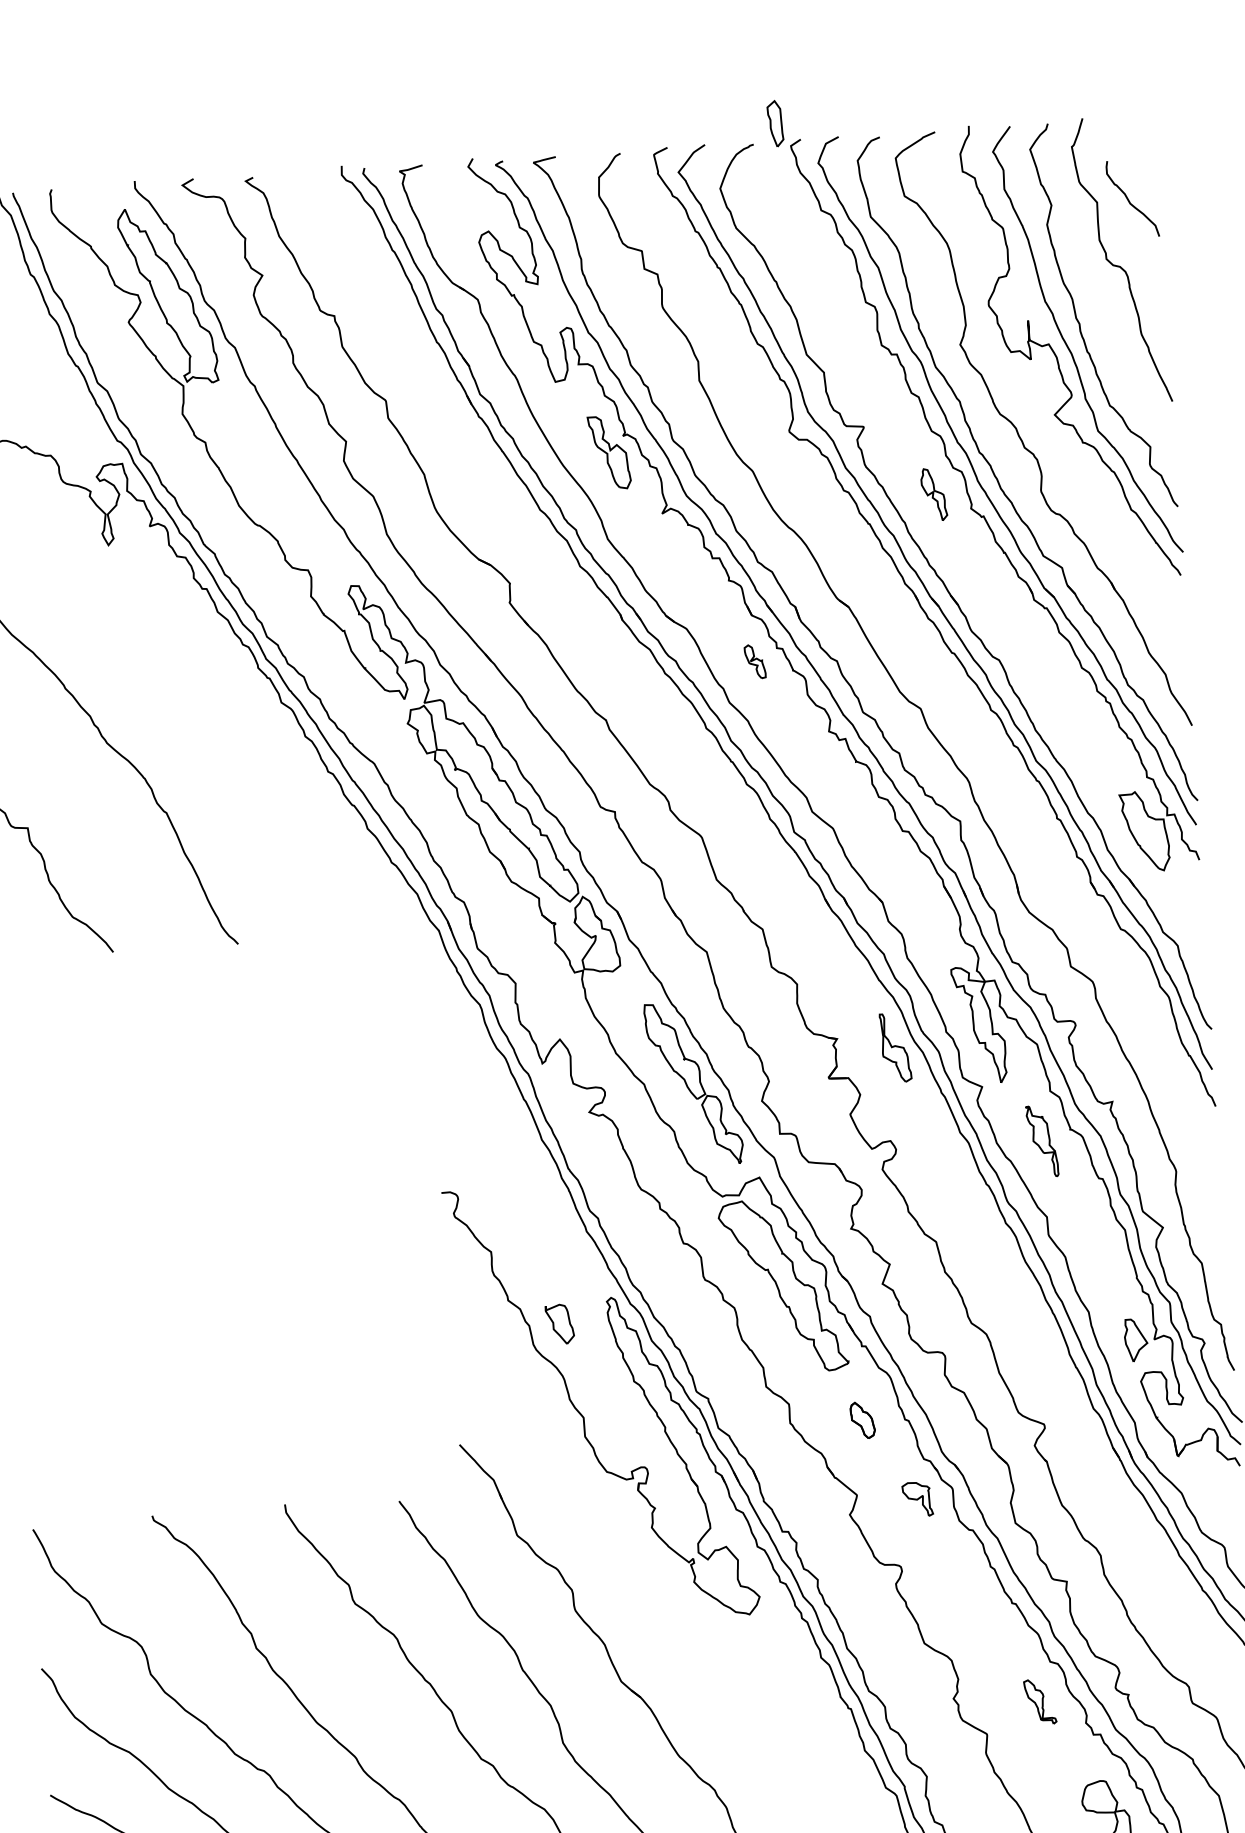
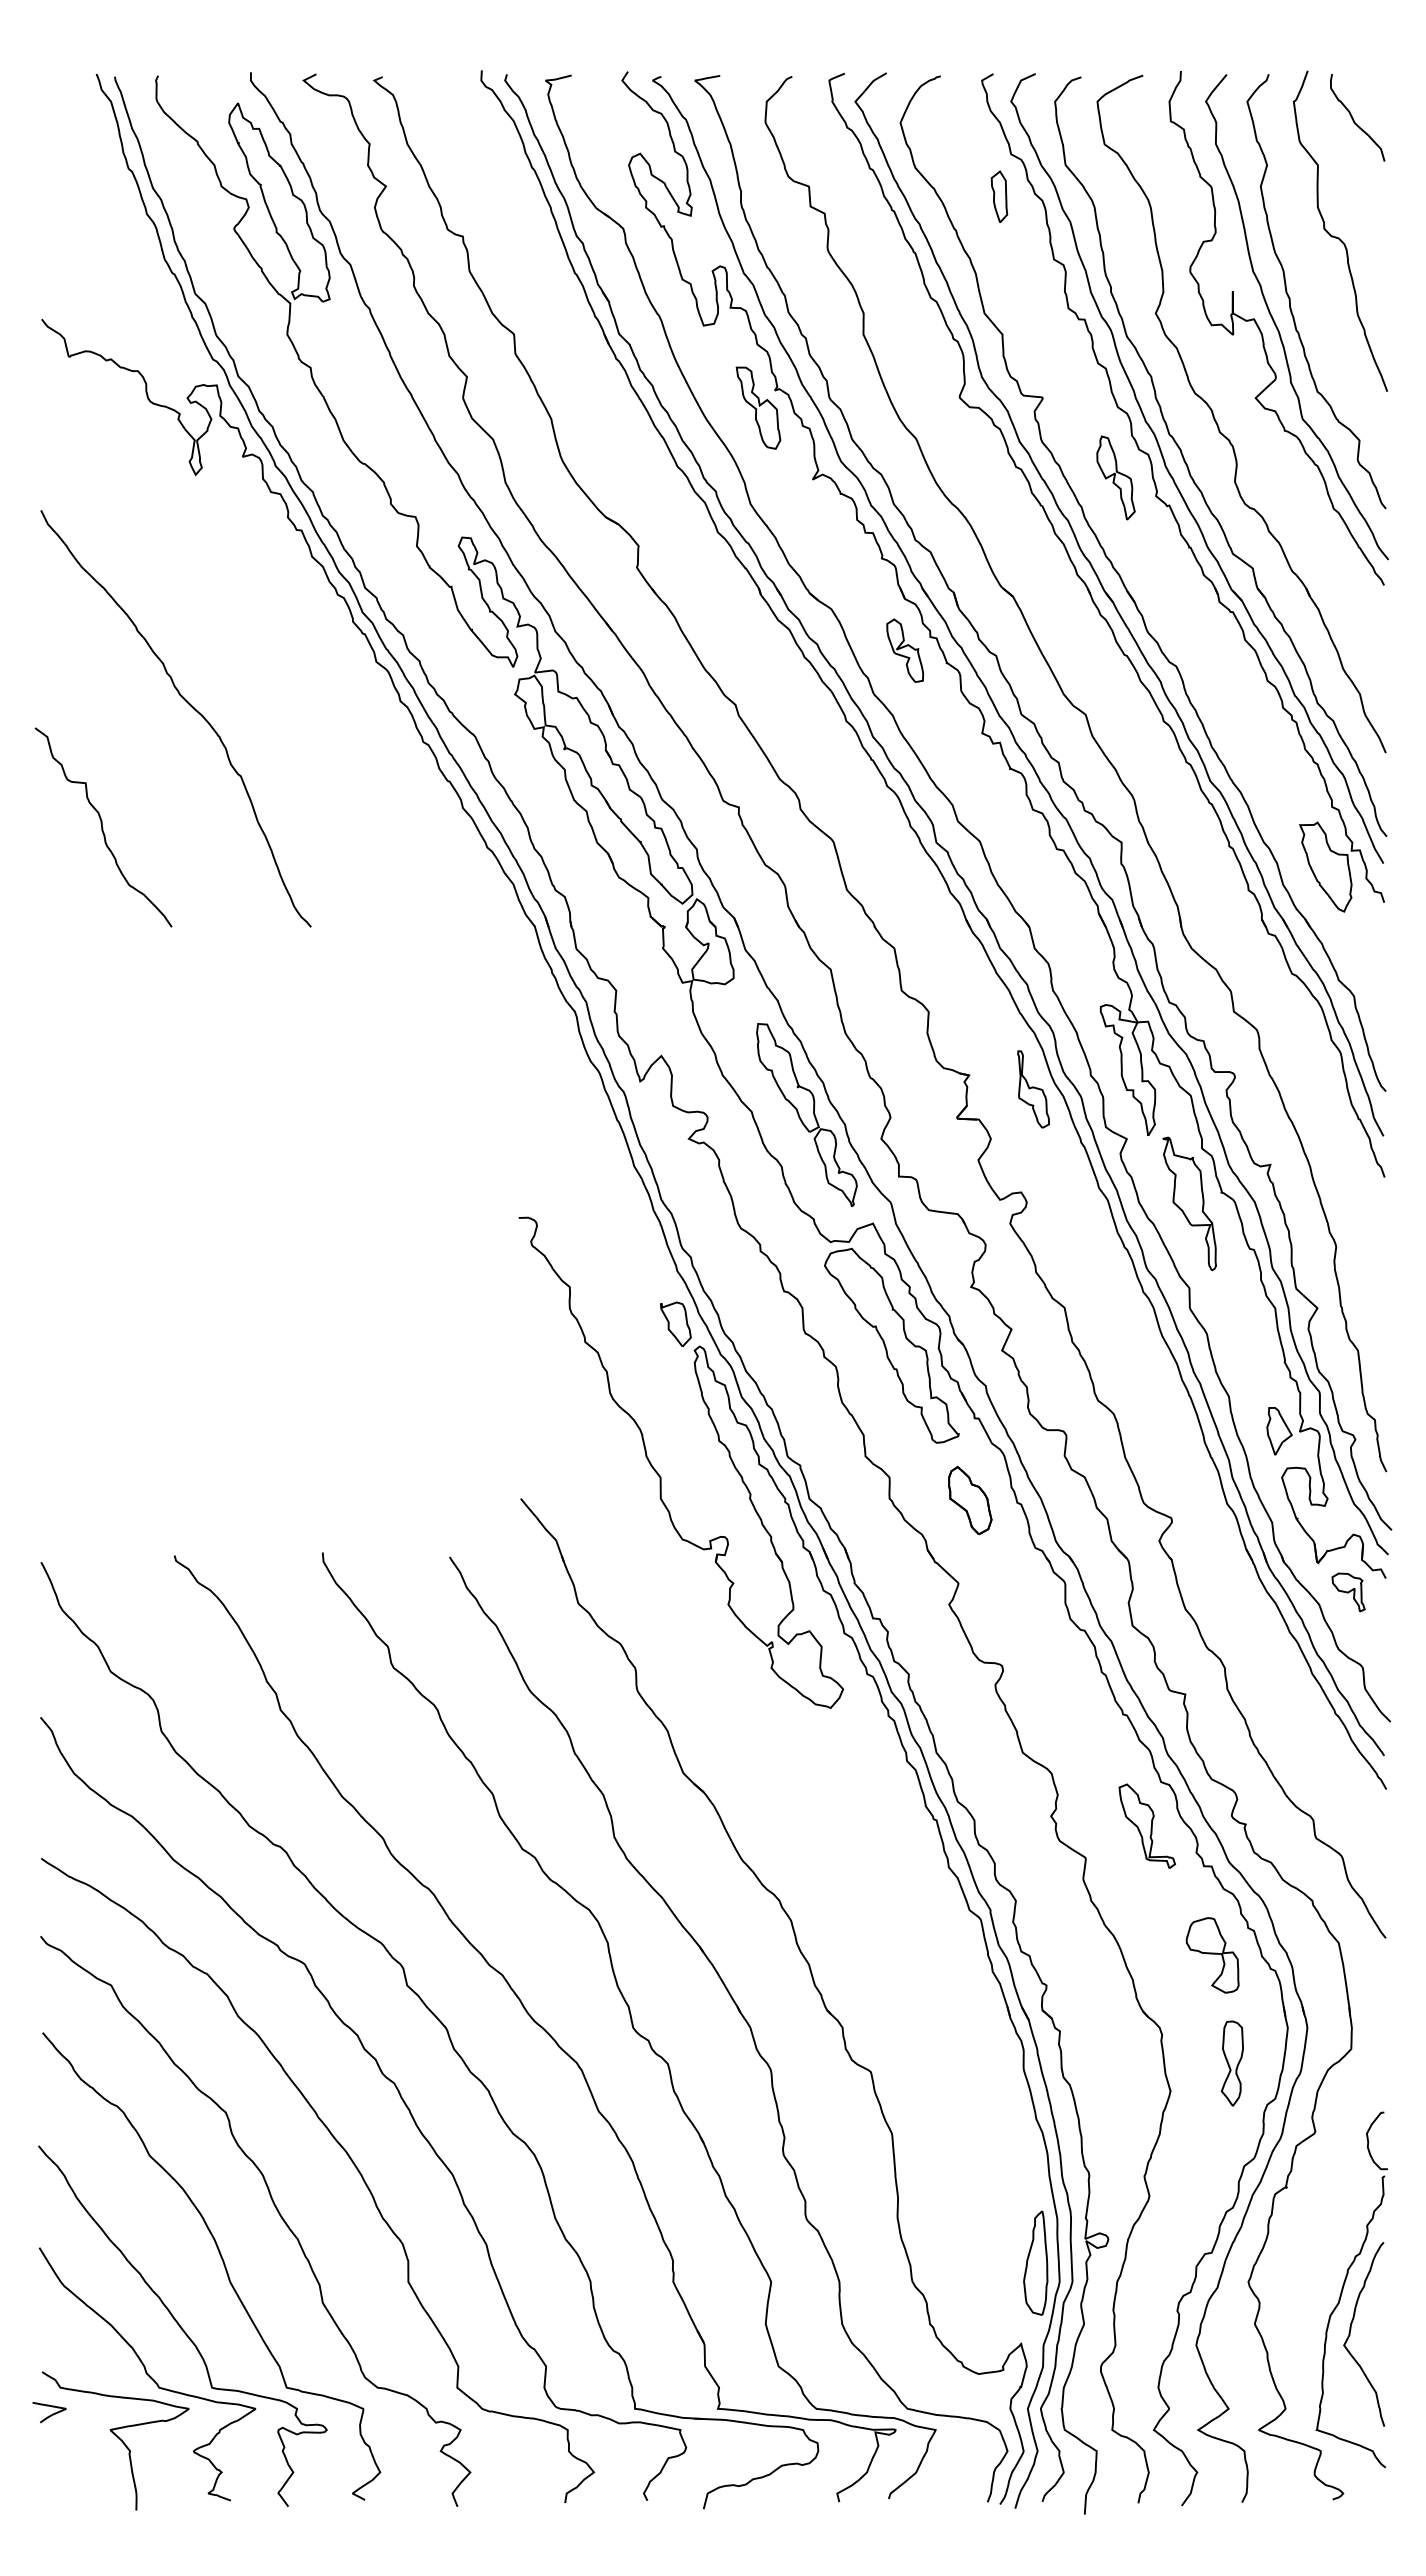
part: (775, 123) -> (999, 196), moved
curve: (1128, 198) -> (1353, 117), moved
part: (933, 494) -> (1115, 477), size x1.43
part: (755, 661) -> (905, 650), size x1.67
part: (1042, 1141) -> (1189, 1203), size x1.67
part: (559, 1323) -> (675, 1323), moved
part: (862, 1420) -> (970, 1500), size x1.67
part: (917, 1499) -> (1348, 1592), moved
part: (1039, 1701) -> (1146, 1825), size x1.67

